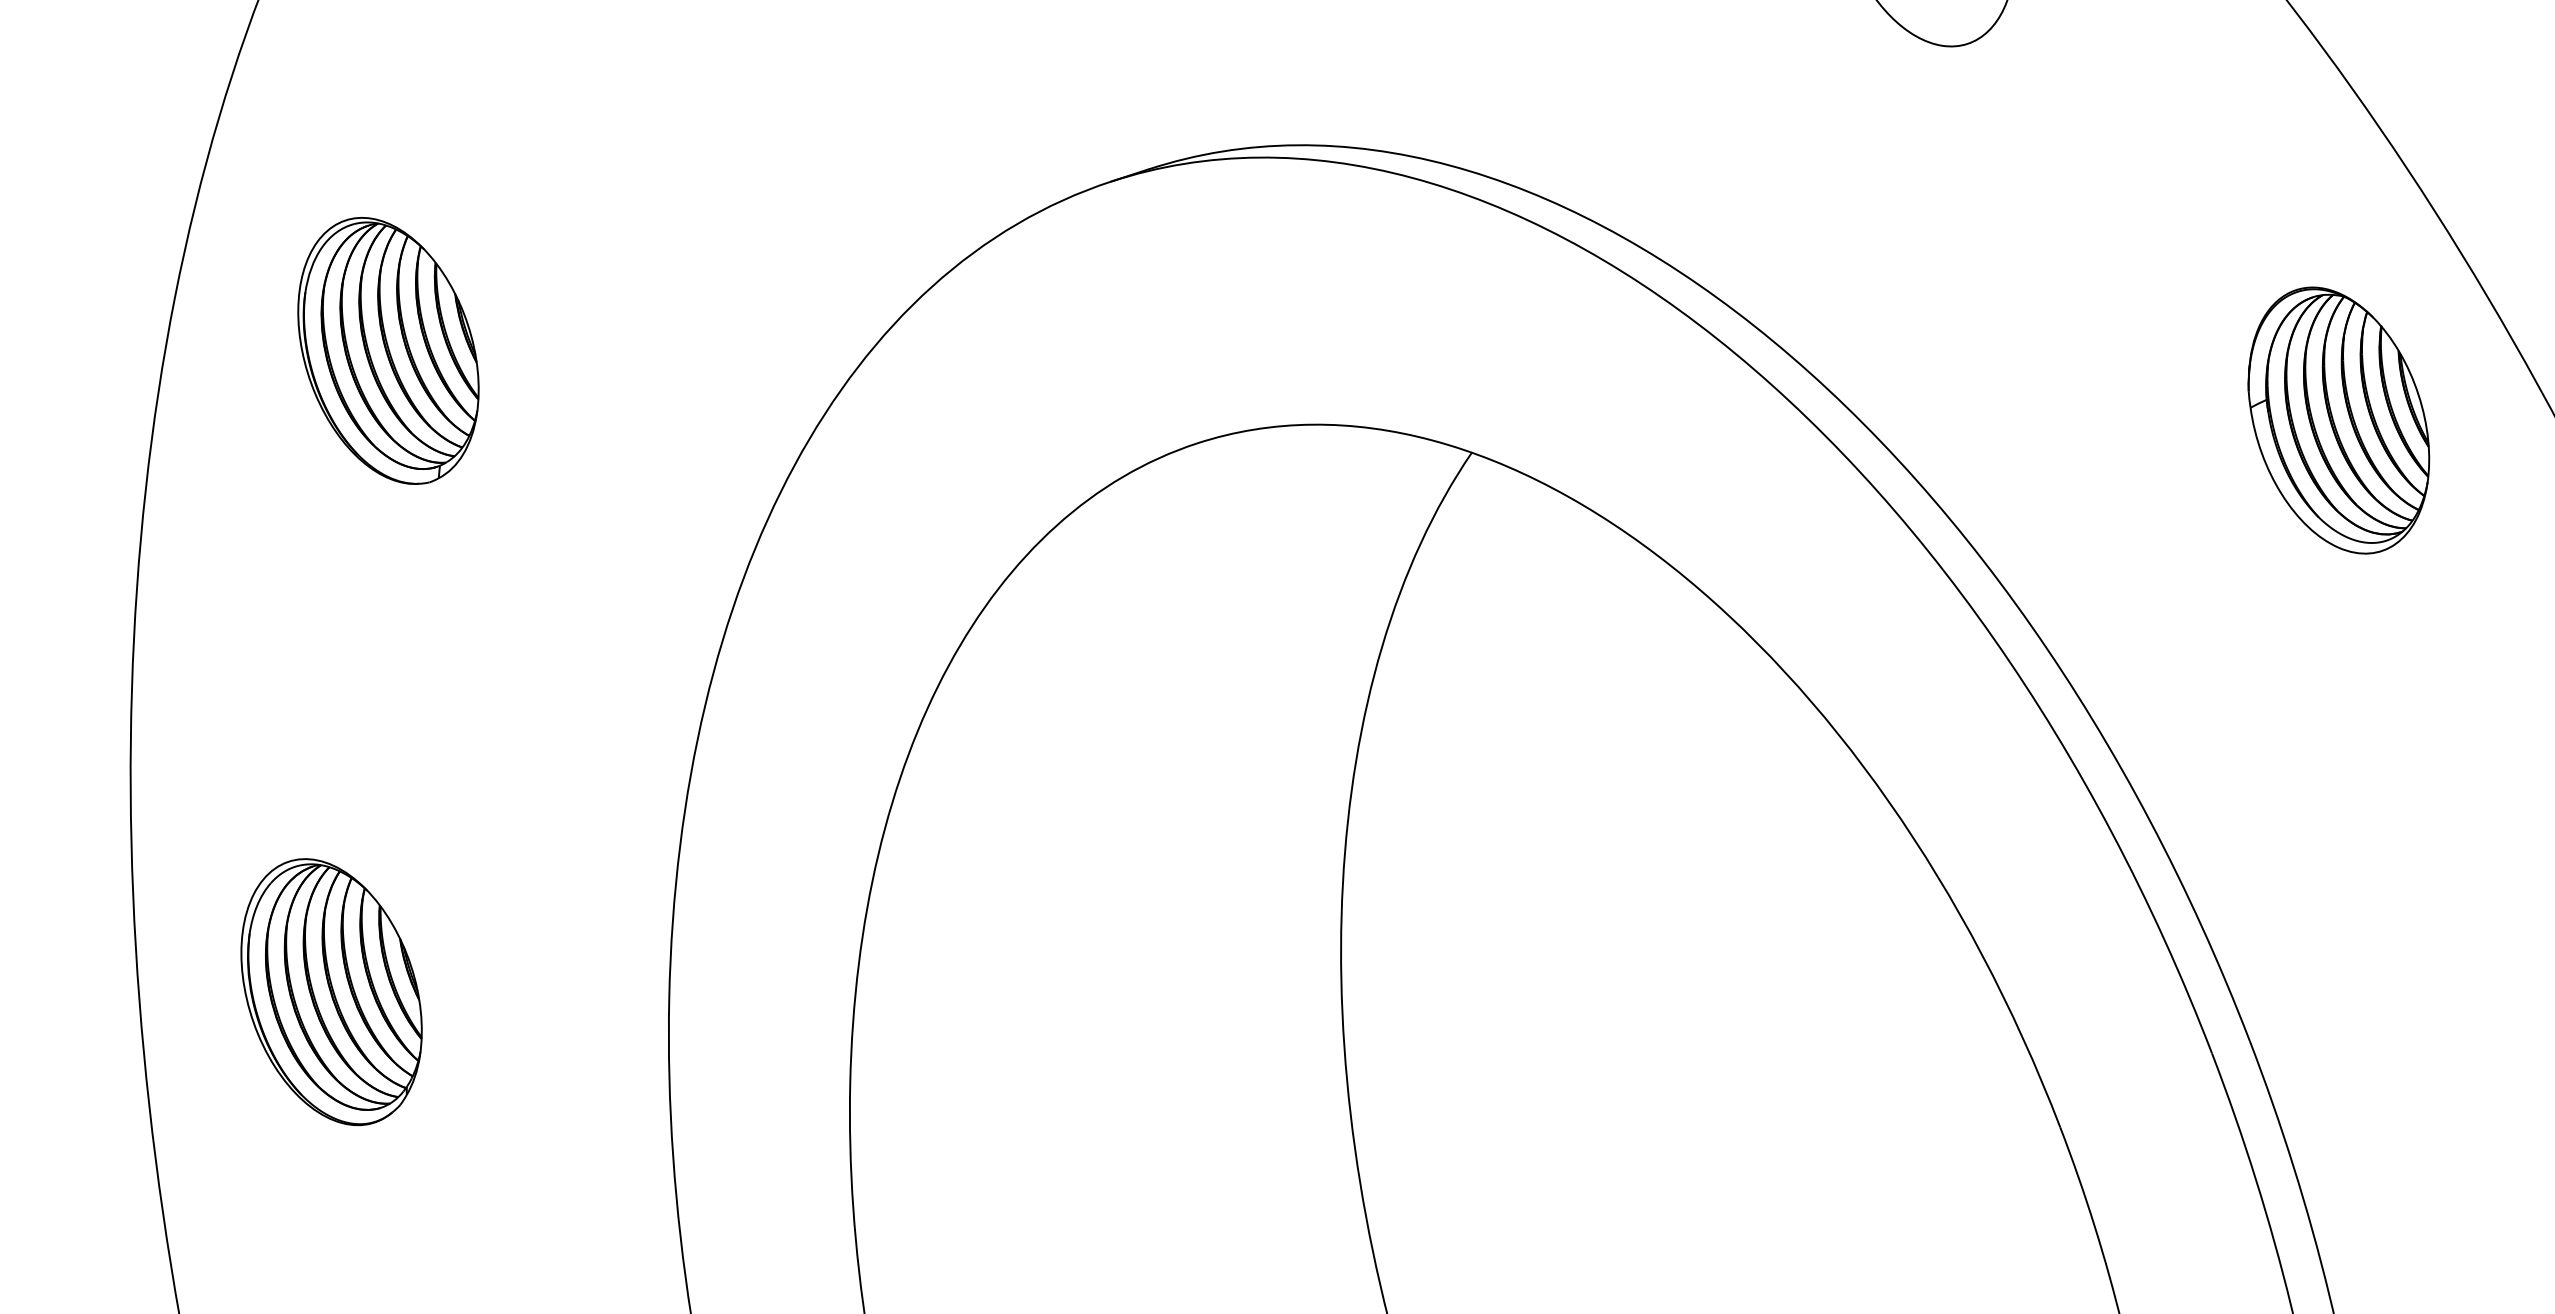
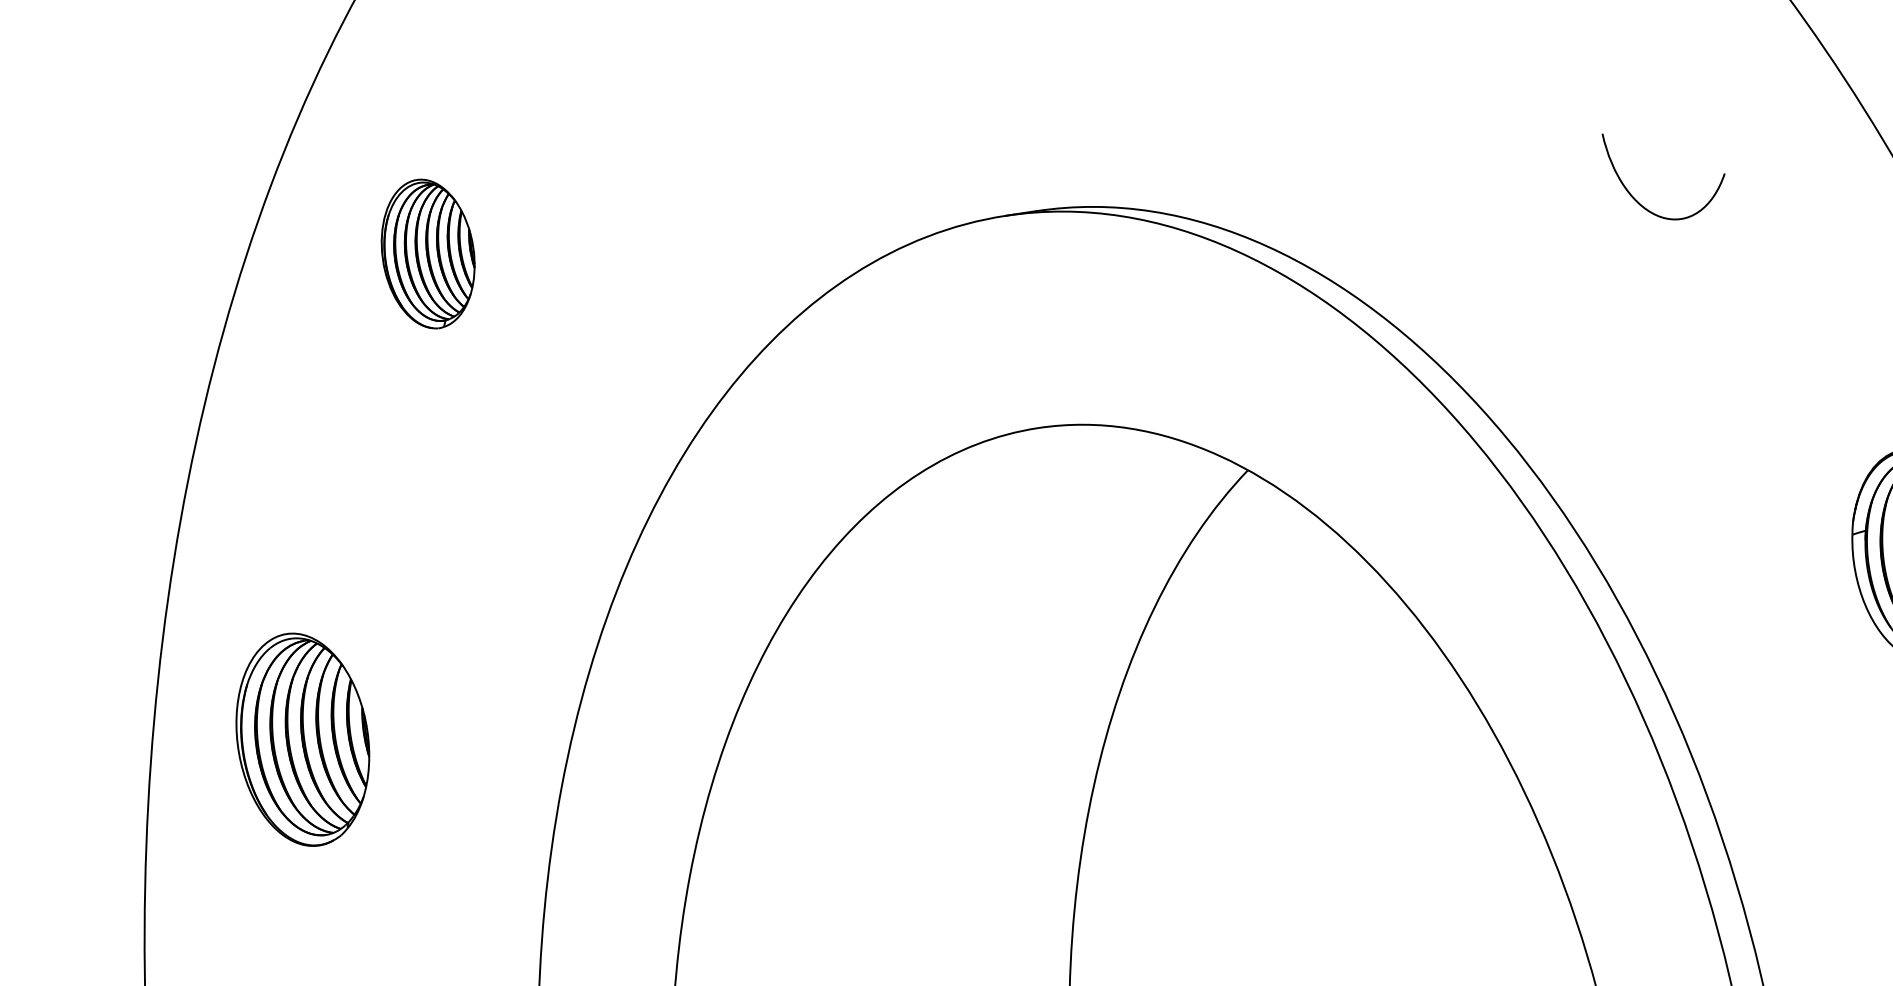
part: (388, 350) -> (428, 253), size x0.7

